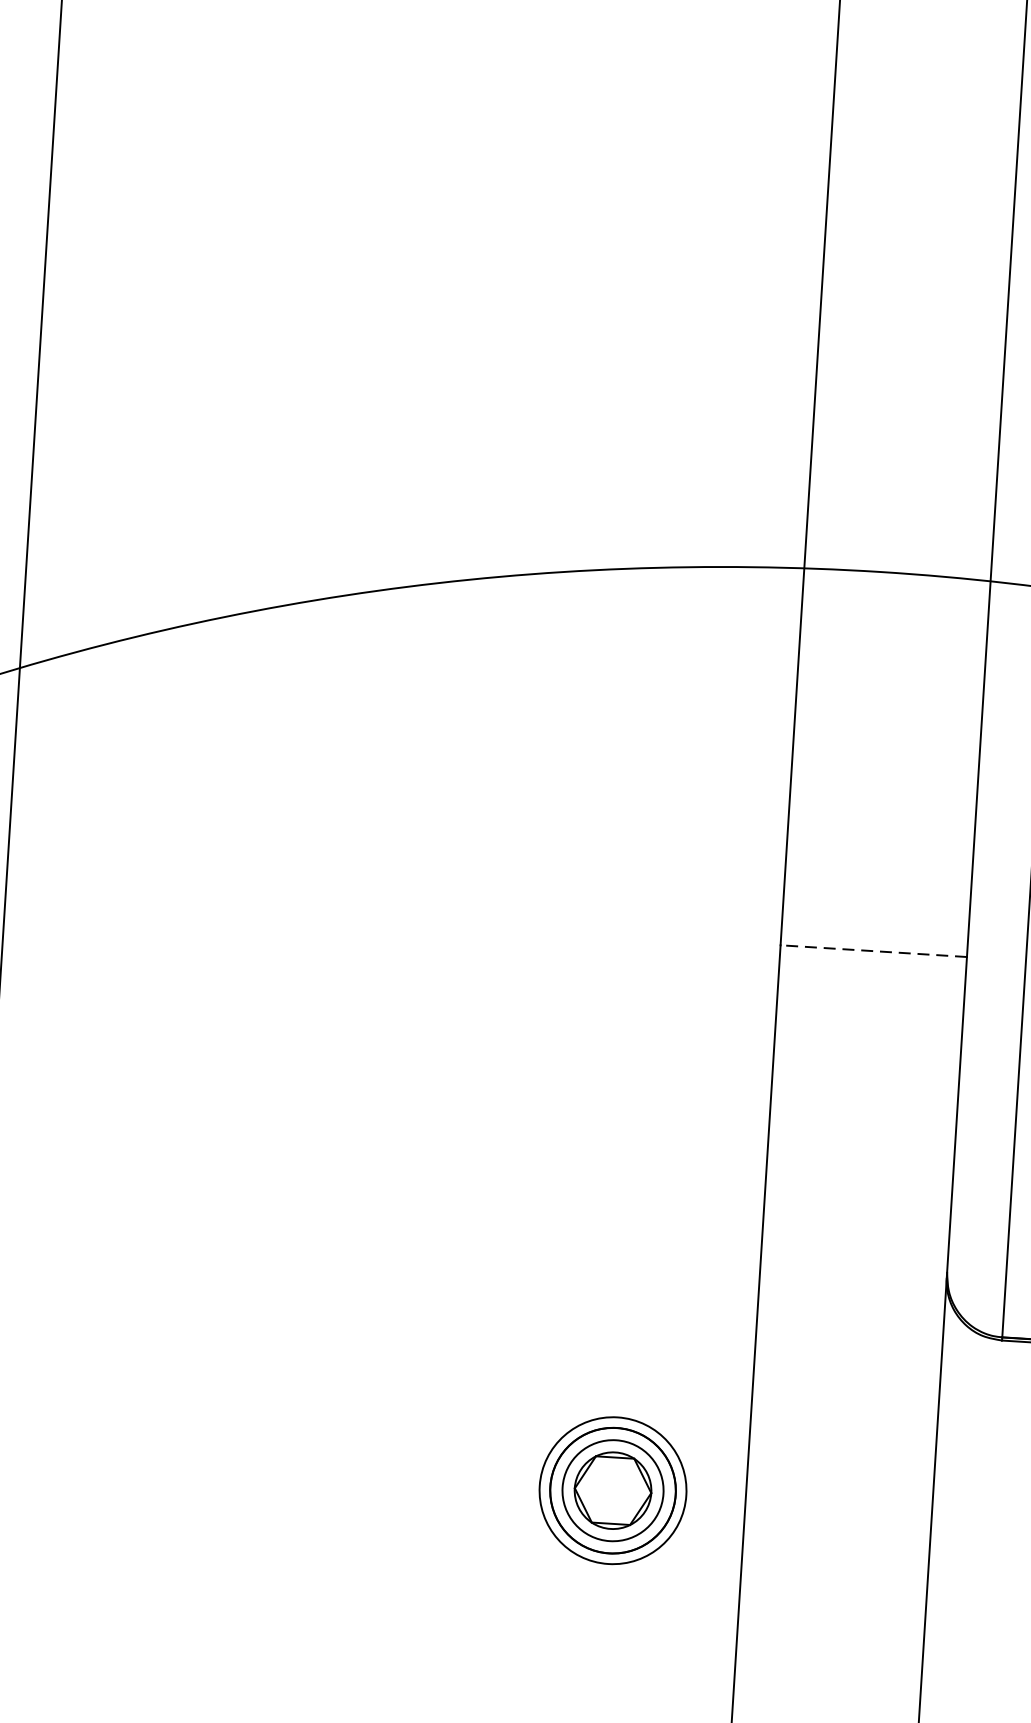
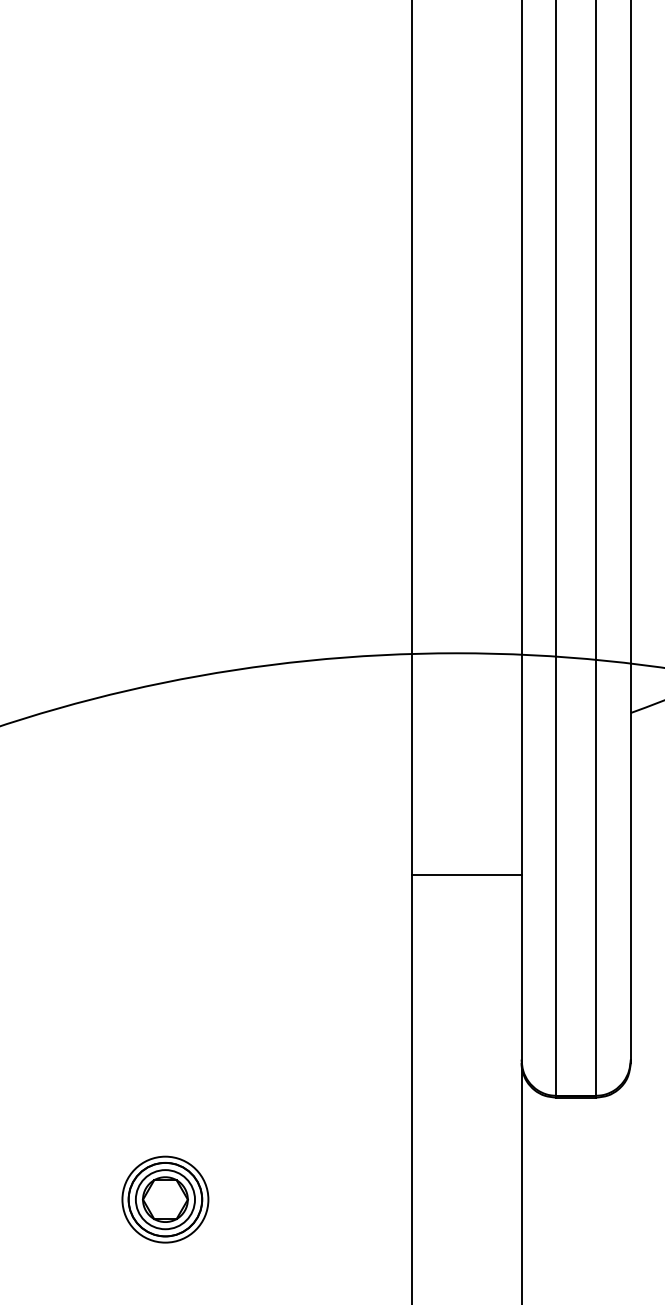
line: (873, 950) -> (466, 874), dashed -> solid
part: (613, 1490) -> (165, 1199), moved

